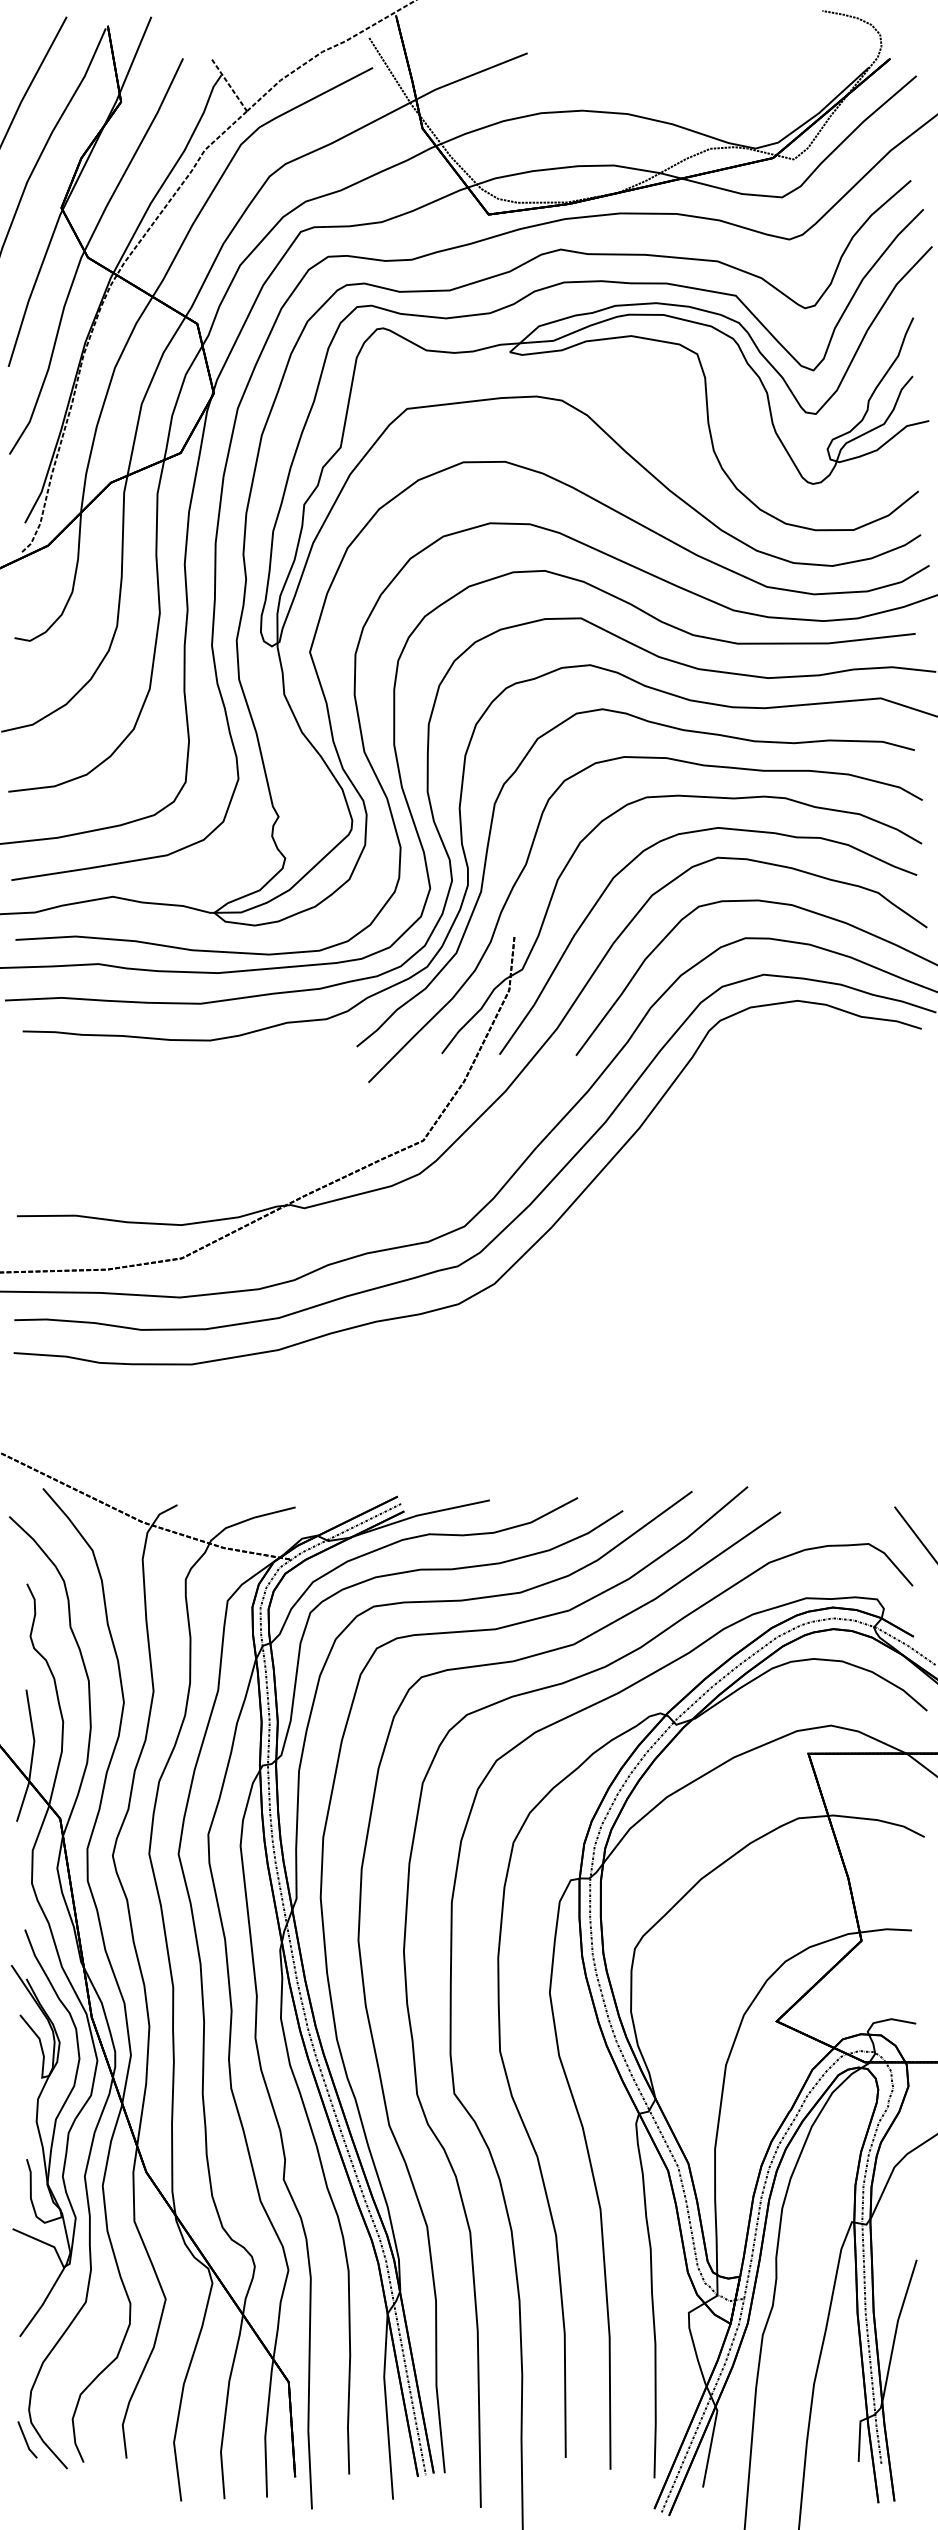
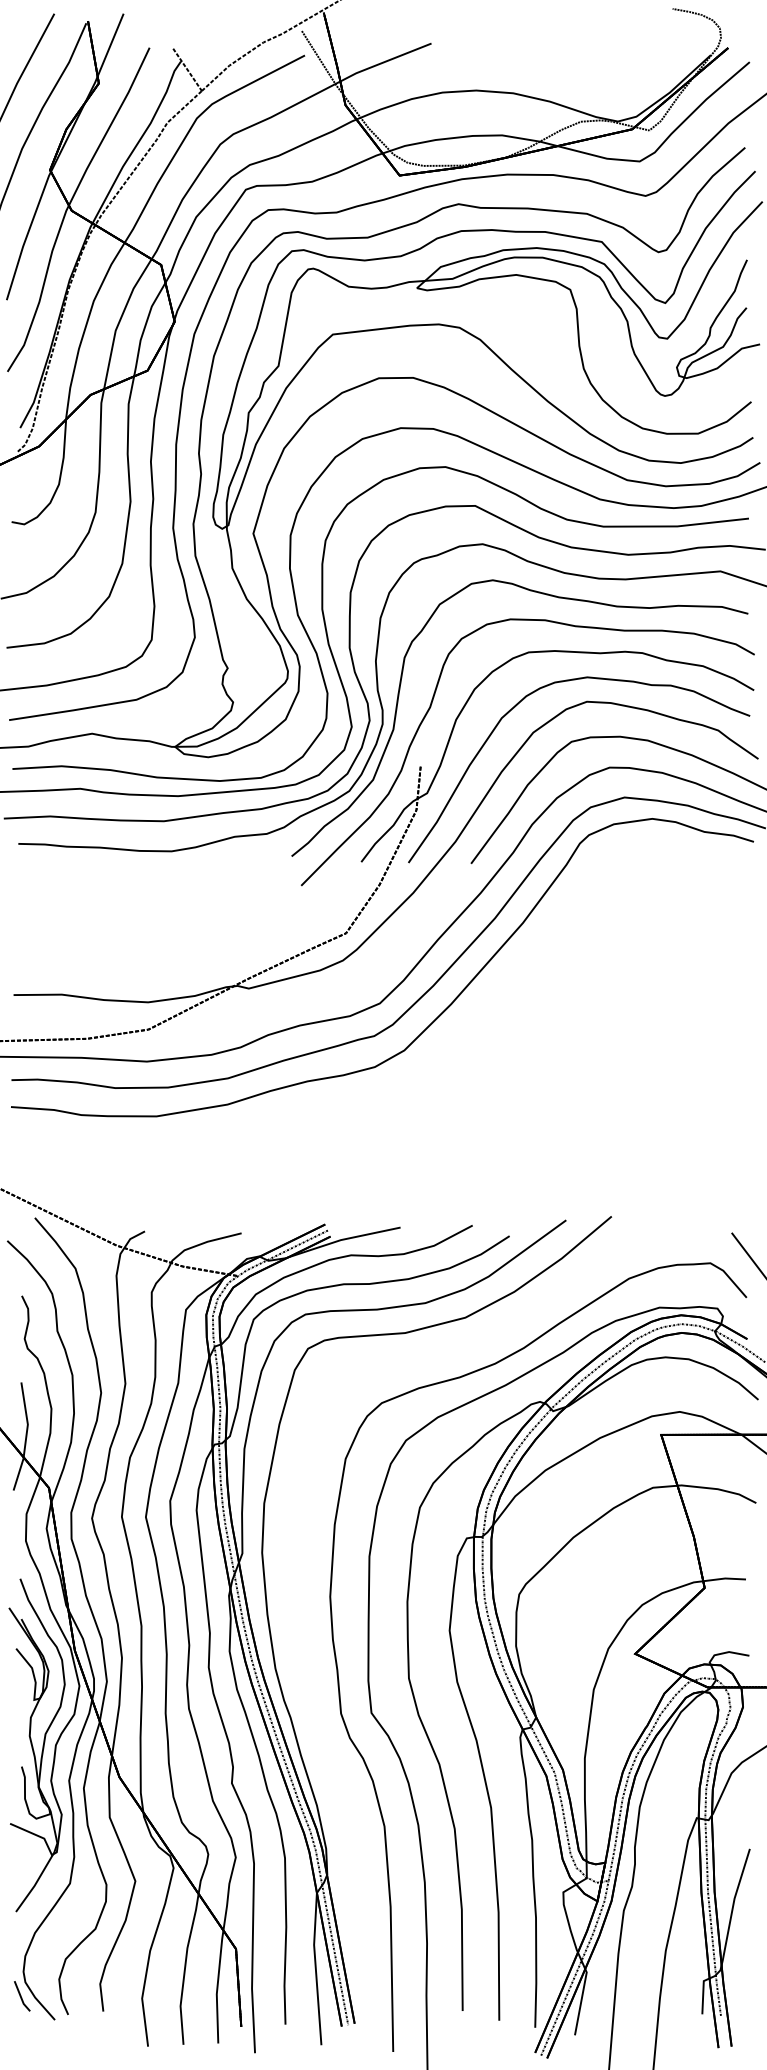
curve: (372, 2032) -> (304, 1662), removed

